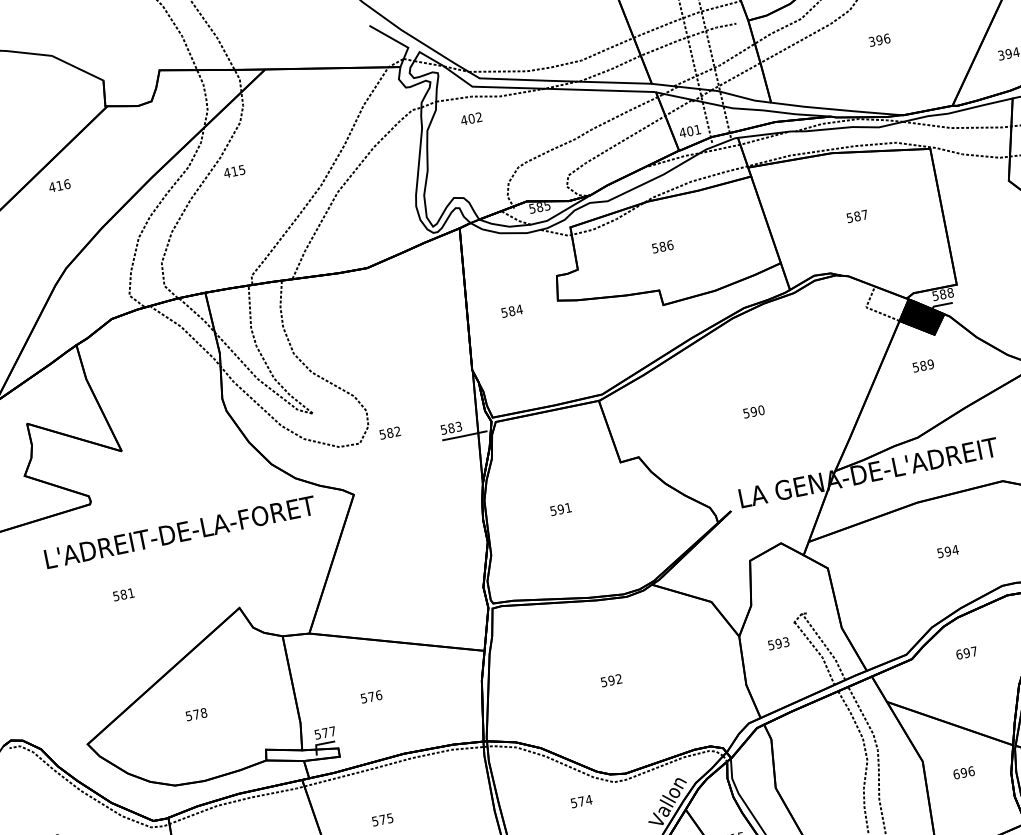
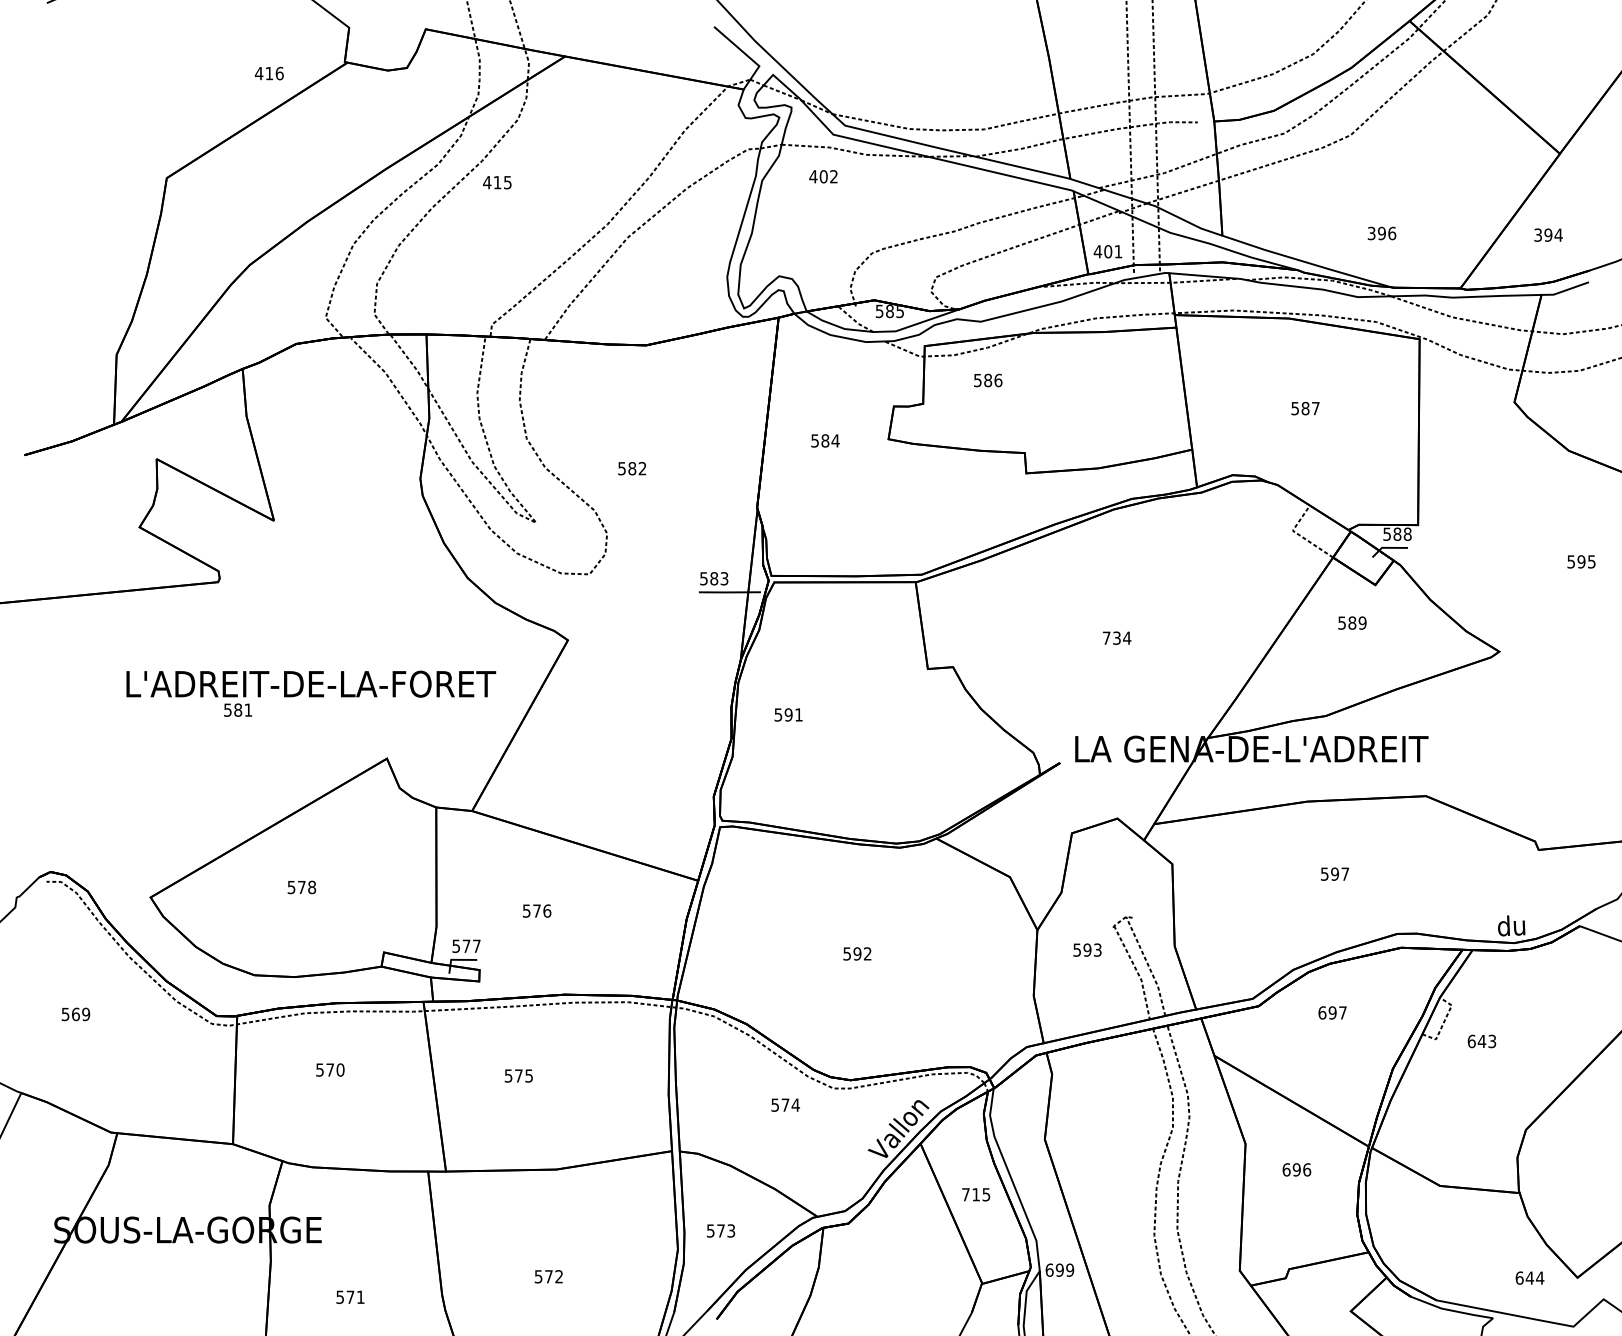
text: (879, 40) -> (1381, 233), moved
text: (59, 185) -> (268, 73), moved
text: (663, 246) -> (988, 380), moved
fill: (921, 317) -> (1363, 558), removed
text: (753, 411) -> (1116, 637), 590 -> 734
text: (390, 432) -> (632, 468), moved
text: (560, 509) -> (788, 714), moved
text: (180, 531) -> (311, 683), moved
text: (955, 549) -> (1345, 873), 594 -> 597

